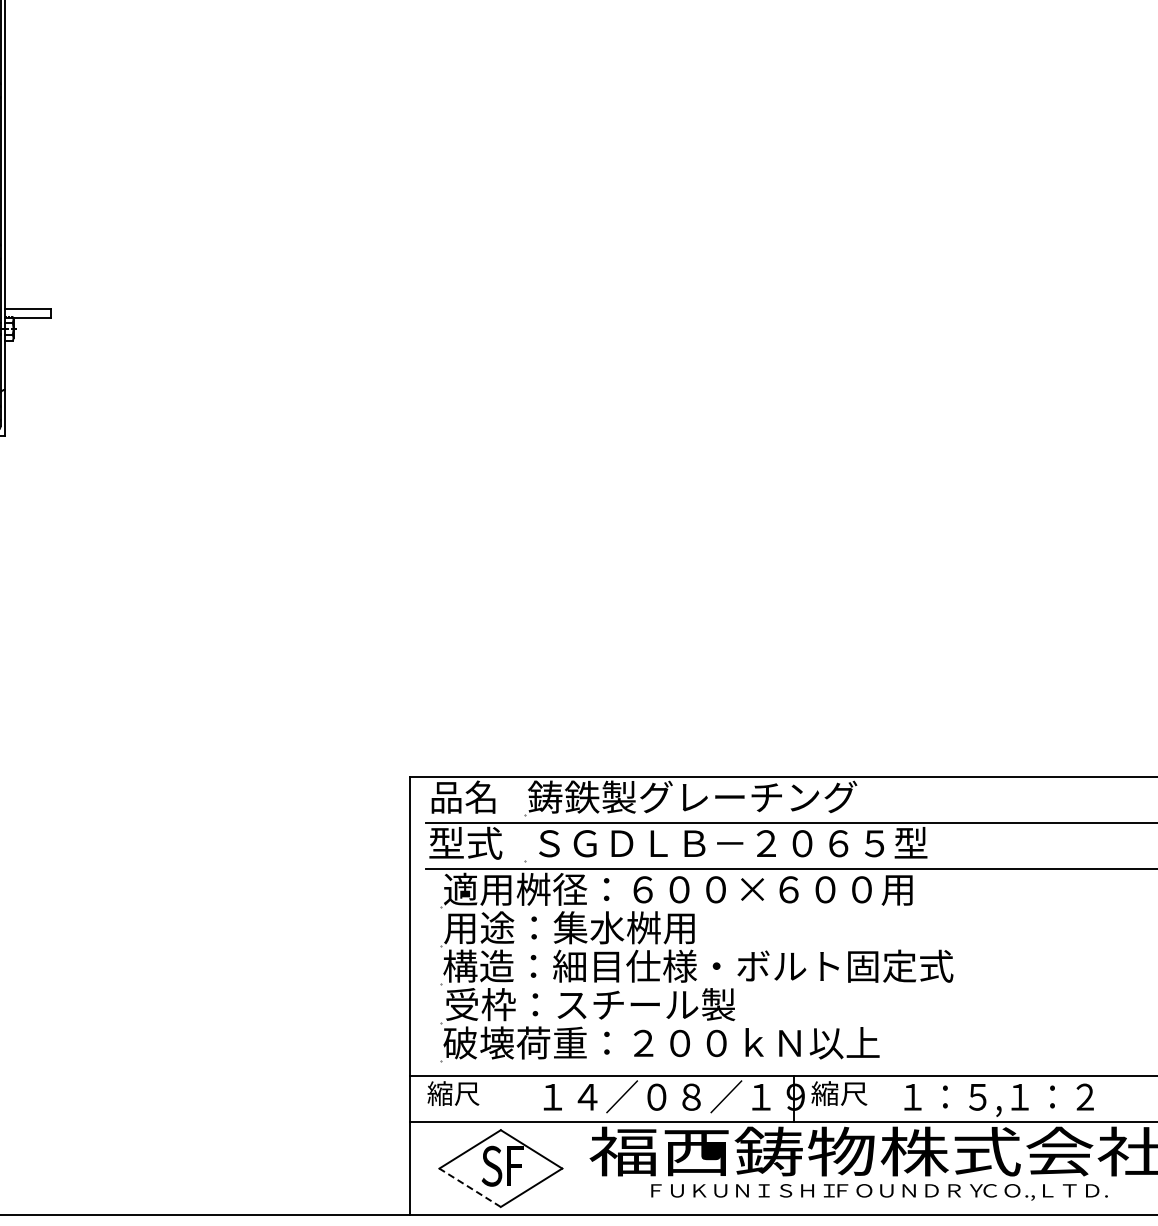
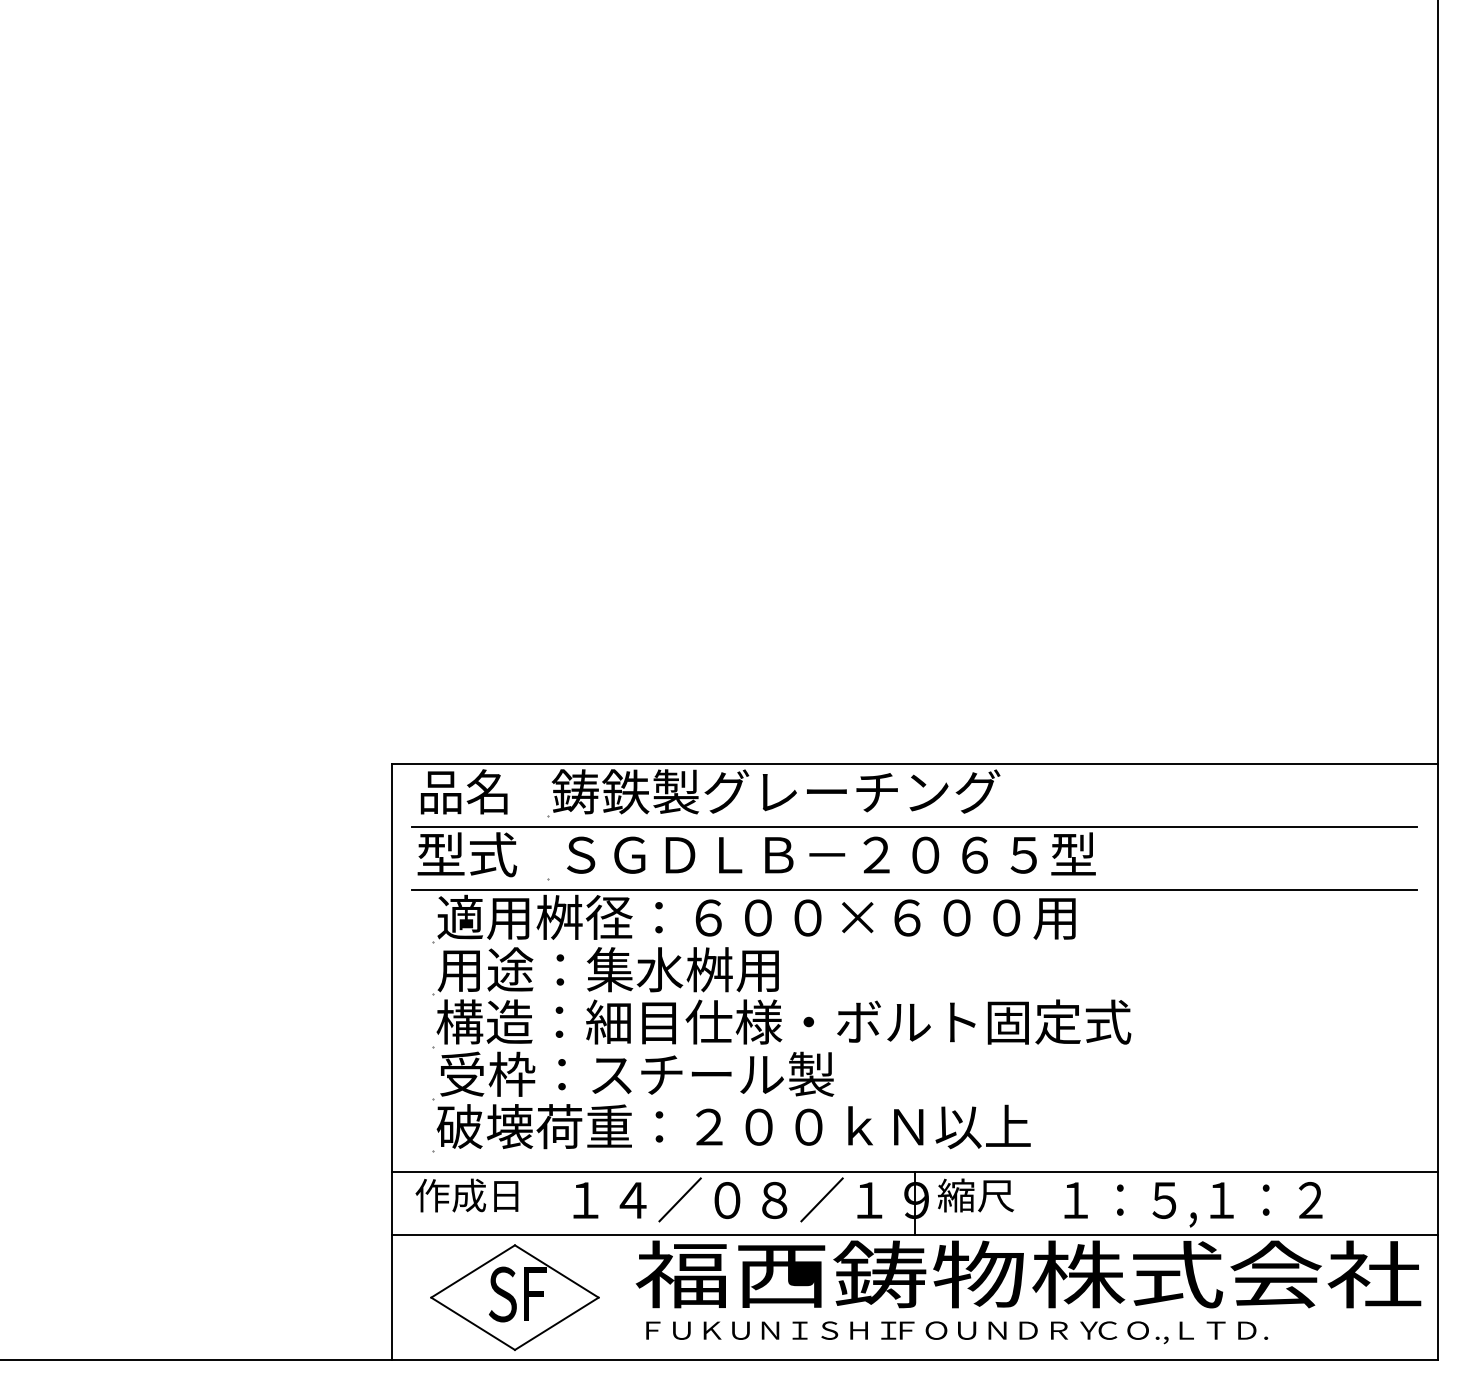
text: (465, 1093) -> (466, 1195), 縮尺 -> 作成日
line: (469, 1187) -> (472, 1323), dashed -> solid
text: (879, 1192) -> (957, 1332), moved

